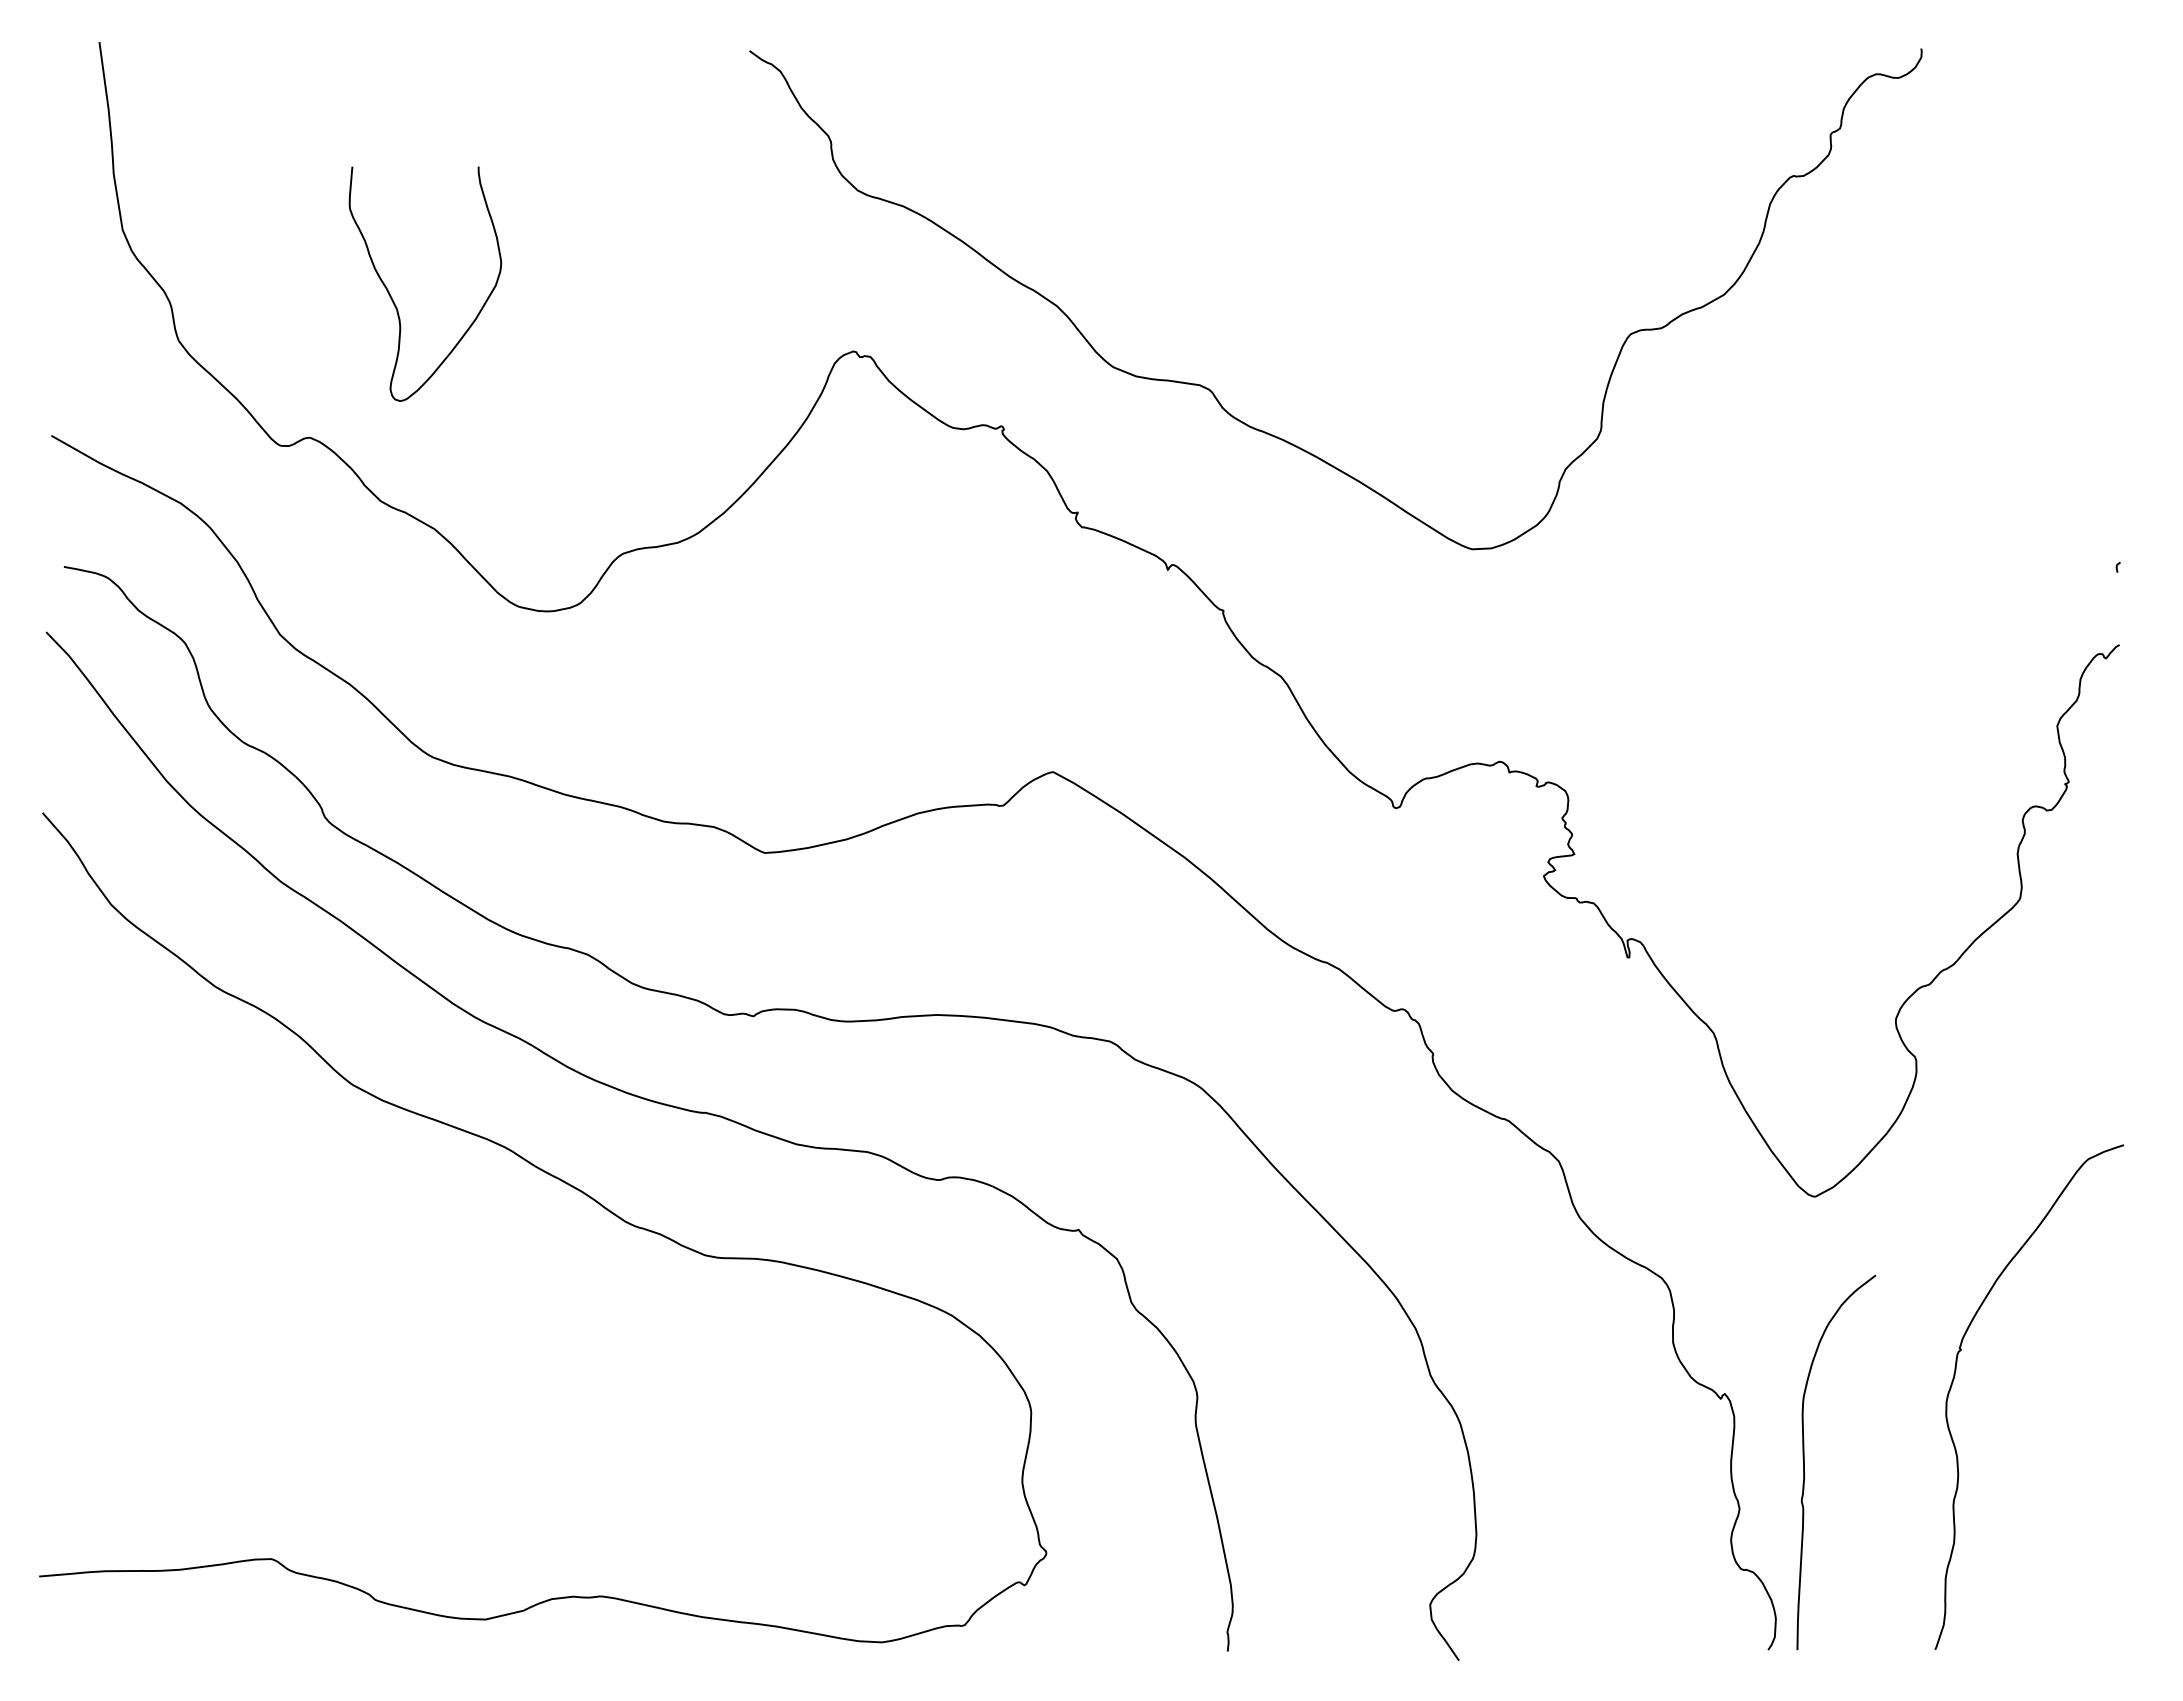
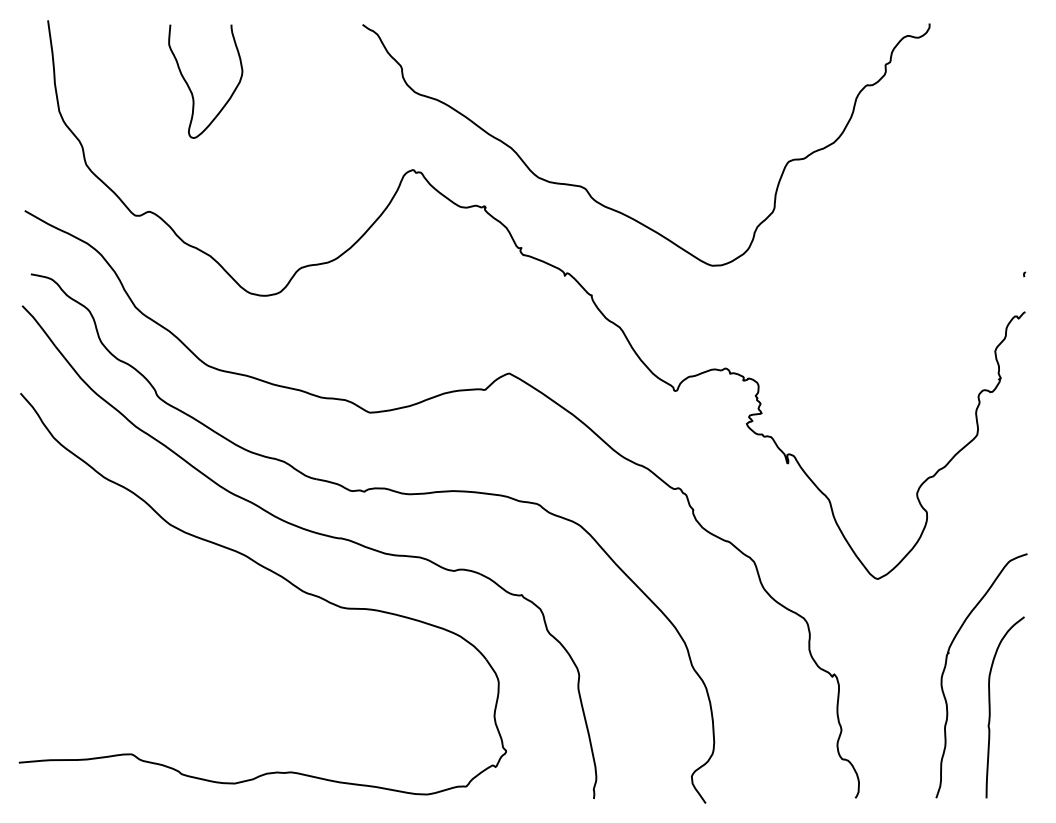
curve: (393, 298) -> (190, 88), moved
curve: (1805, 1462) -> (990, 707), moved

